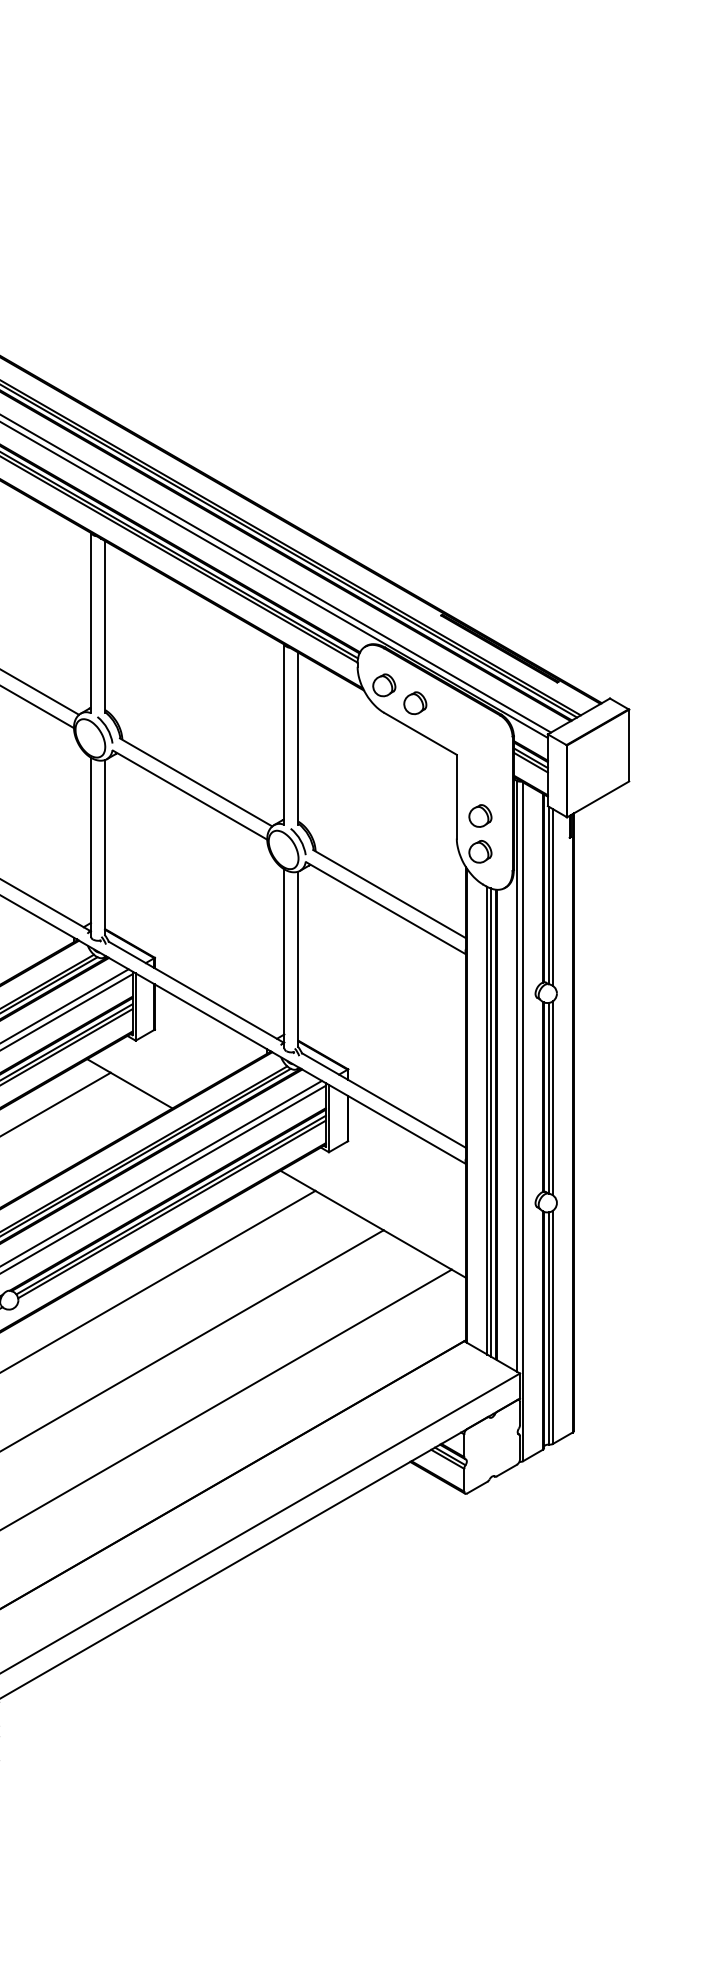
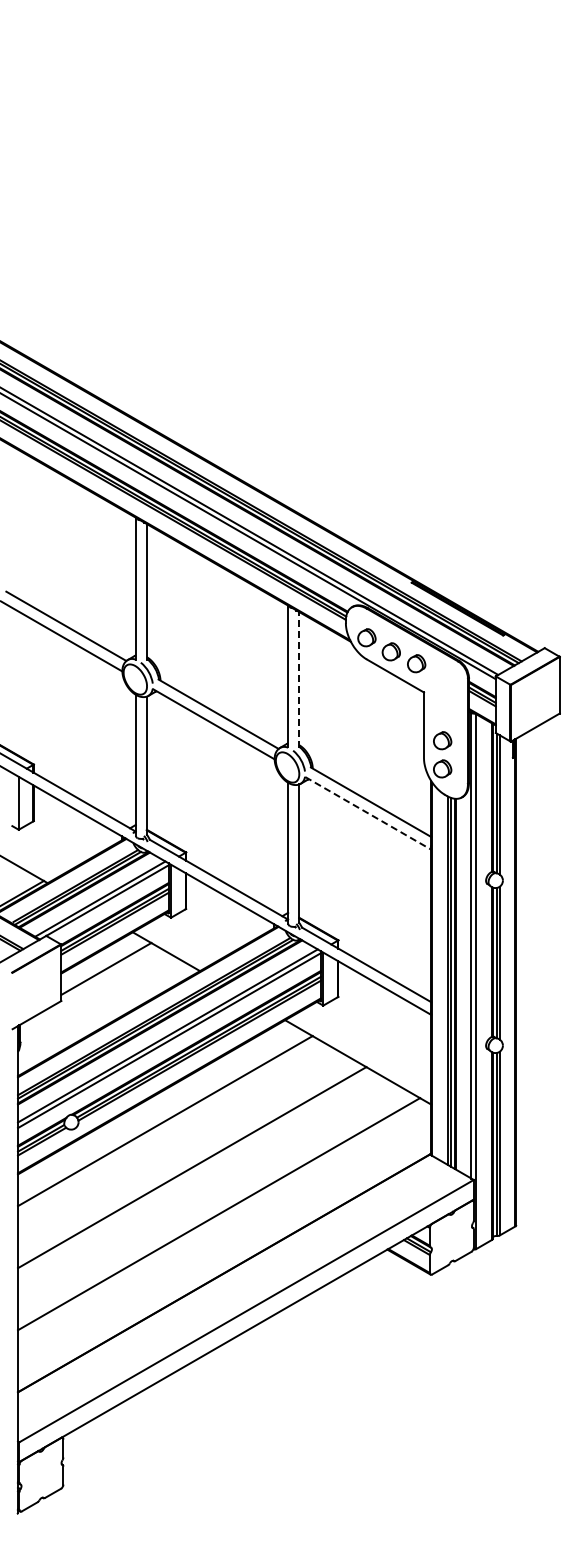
part: (447, 718) -> (416, 663), added
line: (298, 738) -> (299, 679), solid -> dashed
line: (386, 908) -> (368, 813), solid -> dashed

